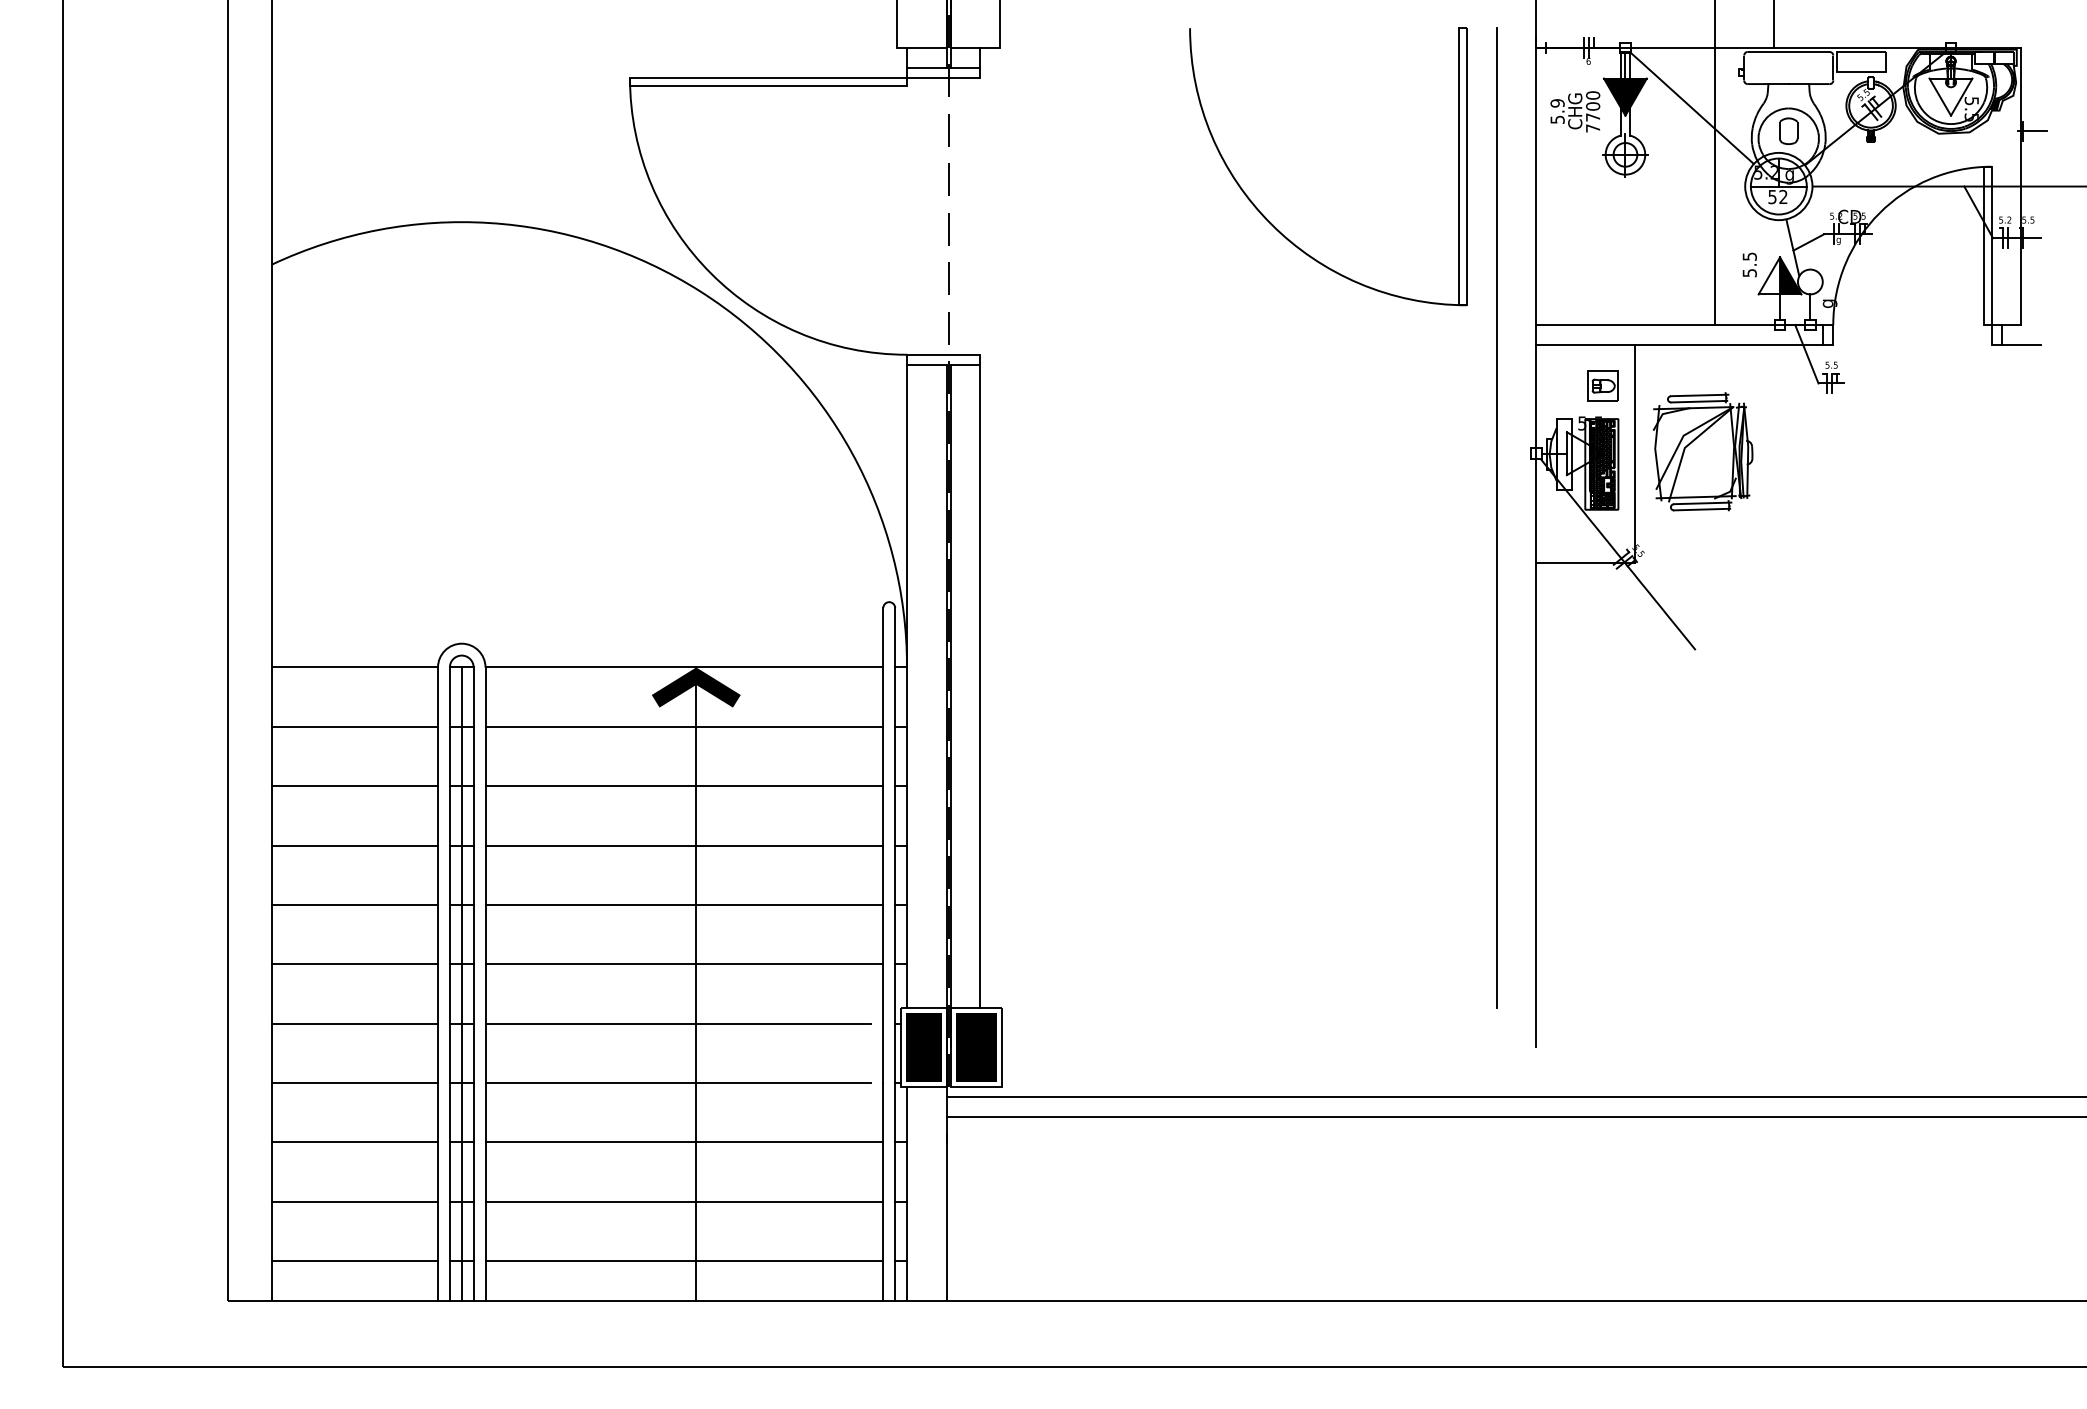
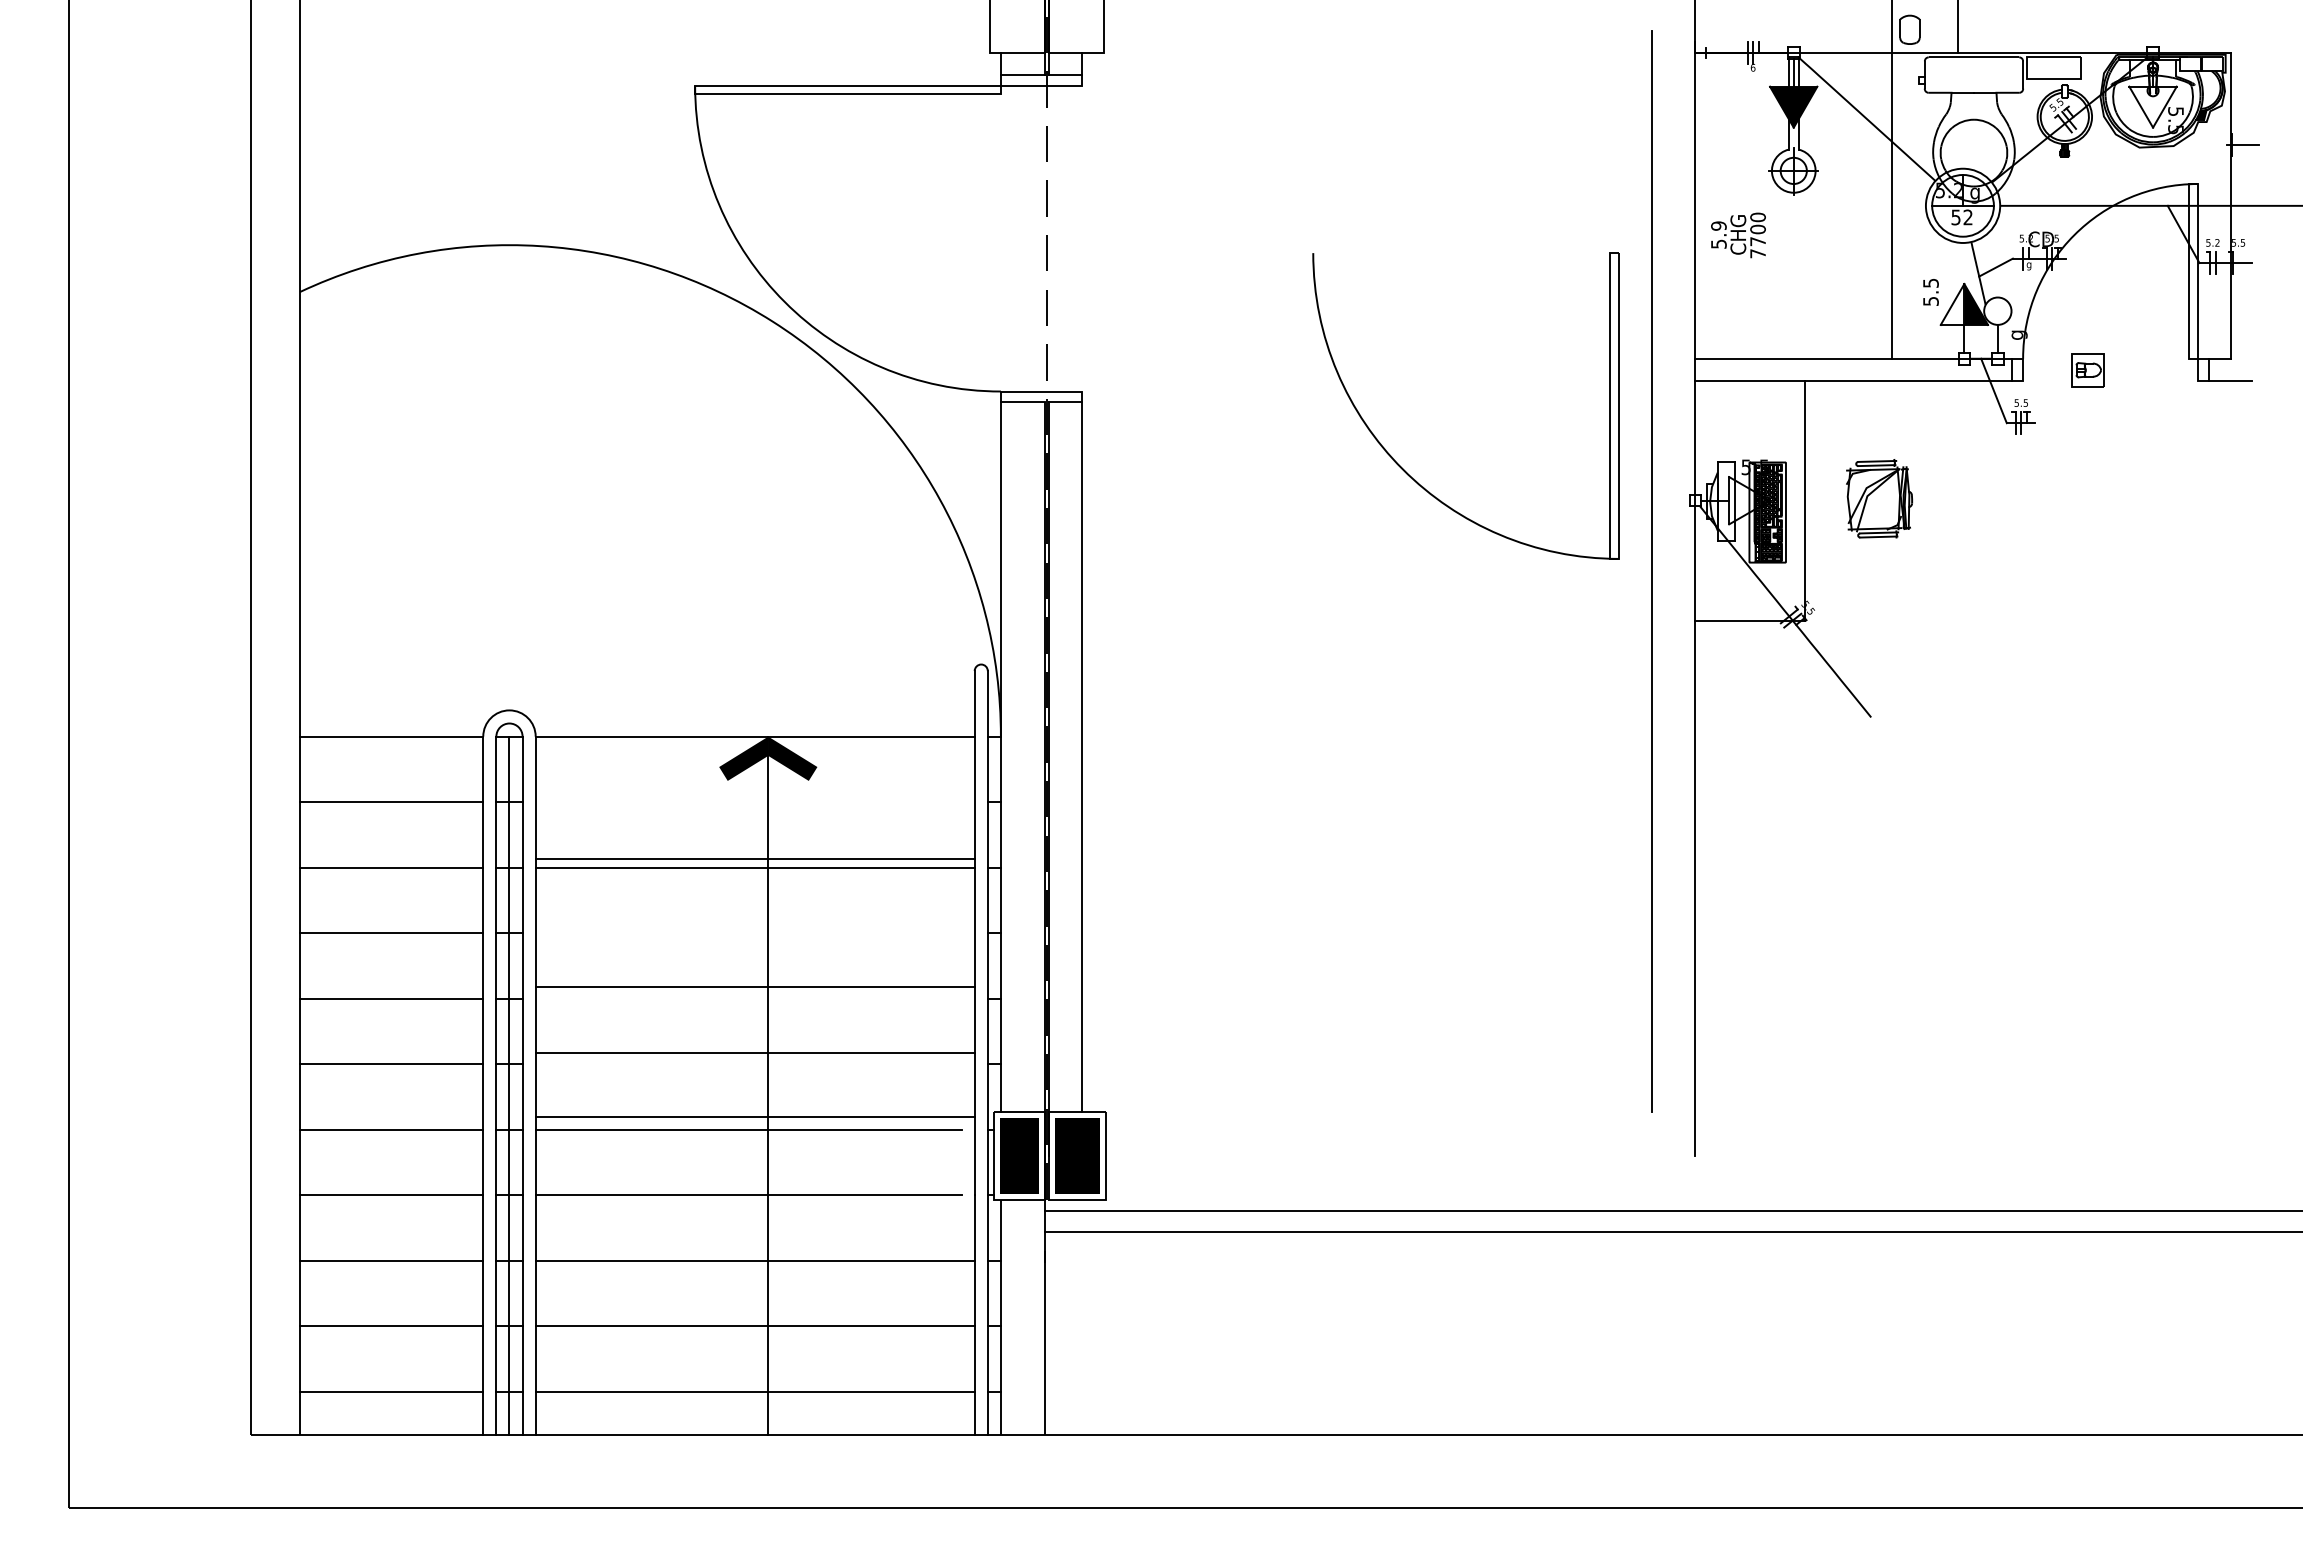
text: (1575, 111) -> (1738, 235), moved
part: (1788, 130) -> (1909, 29), moved
part: (1270, 222) -> (1402, 467), moved
part: (1602, 386) -> (2087, 370), moved
part: (1703, 451) -> (1879, 498), size x0.6
line: (683, 727) -> (754, 859), moved
line: (683, 845) -> (754, 987), moved
line: (683, 904) -> (754, 1052), moved
line: (683, 964) -> (754, 1117), moved

